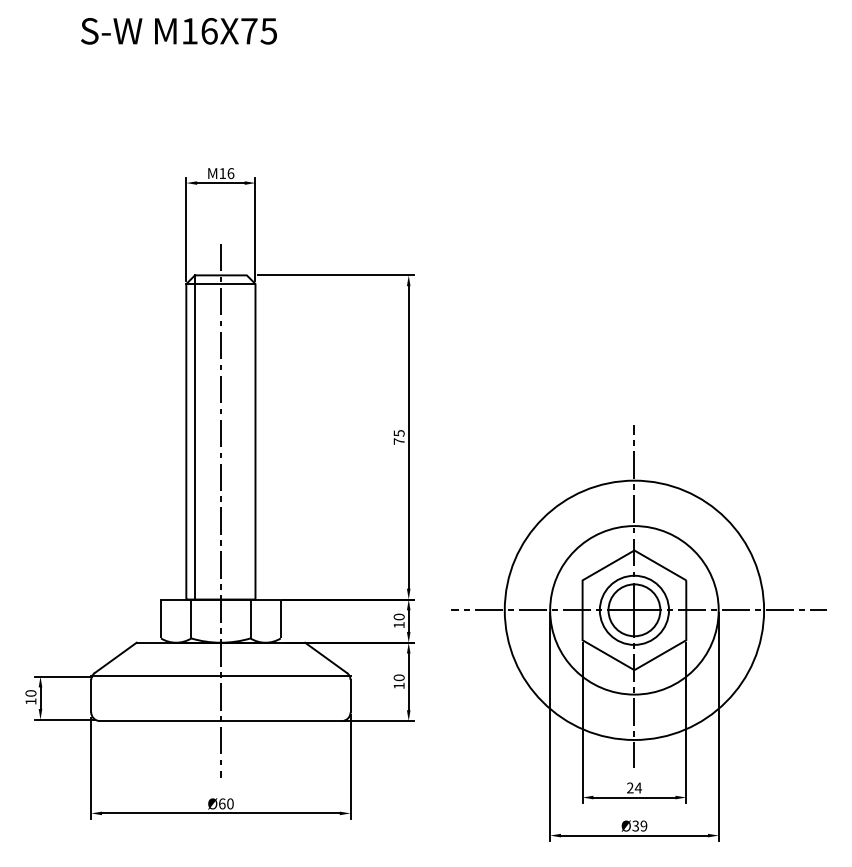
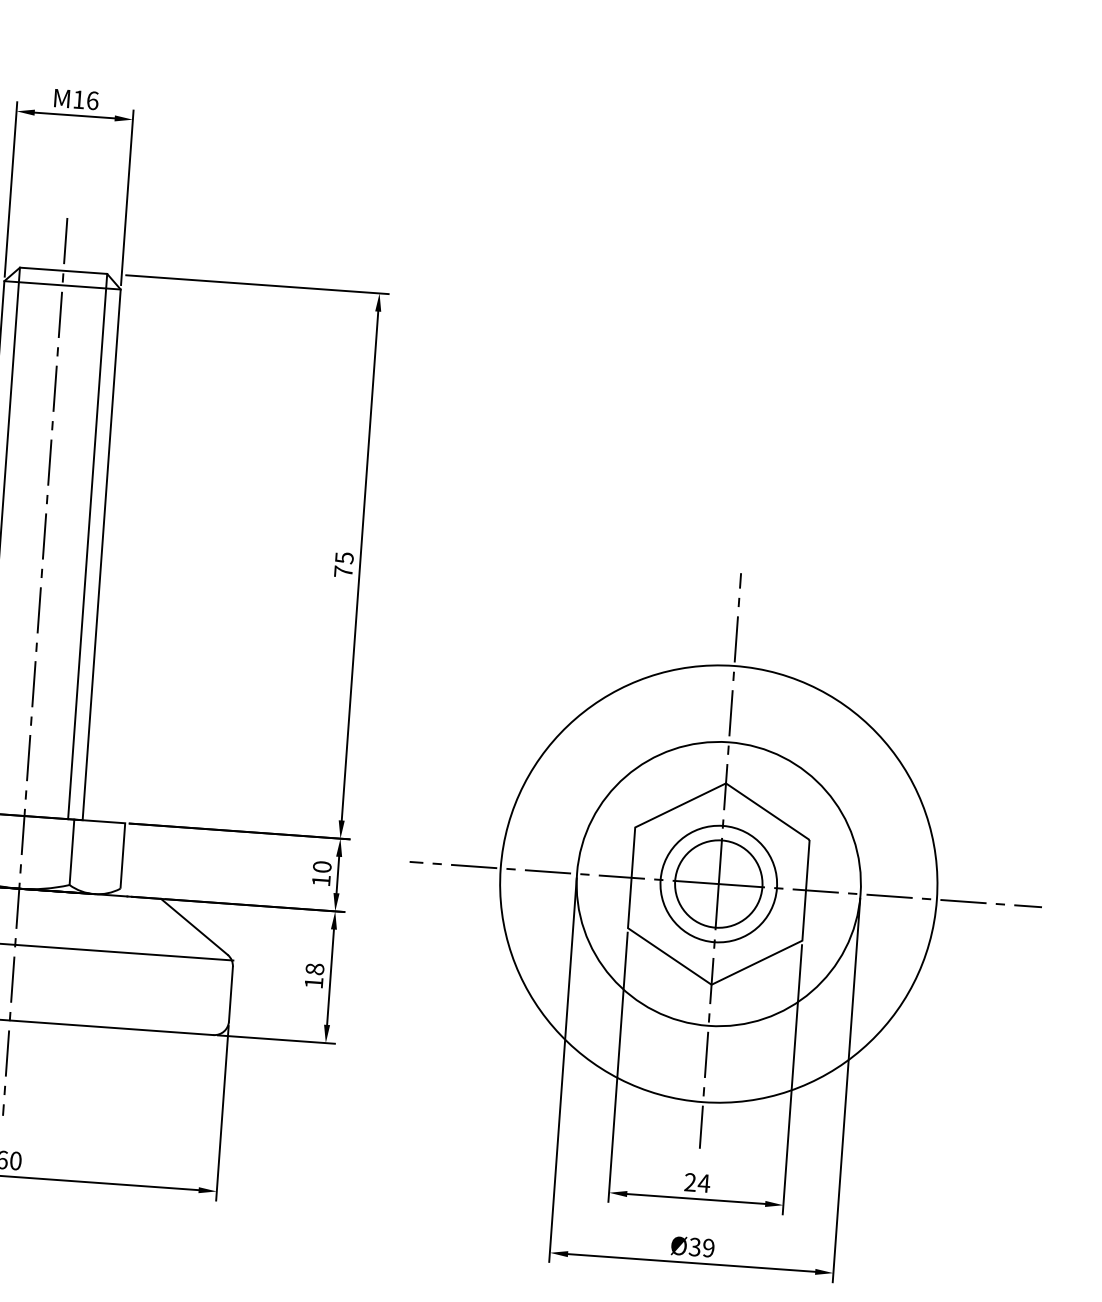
line: (246, 437) -> (87, 546), added
text: (399, 677) -> (315, 968), 10 -> 18

